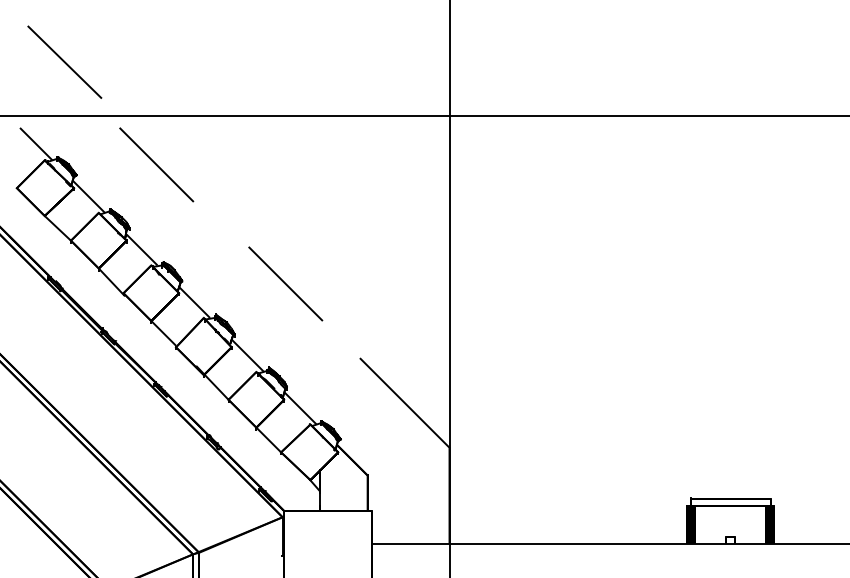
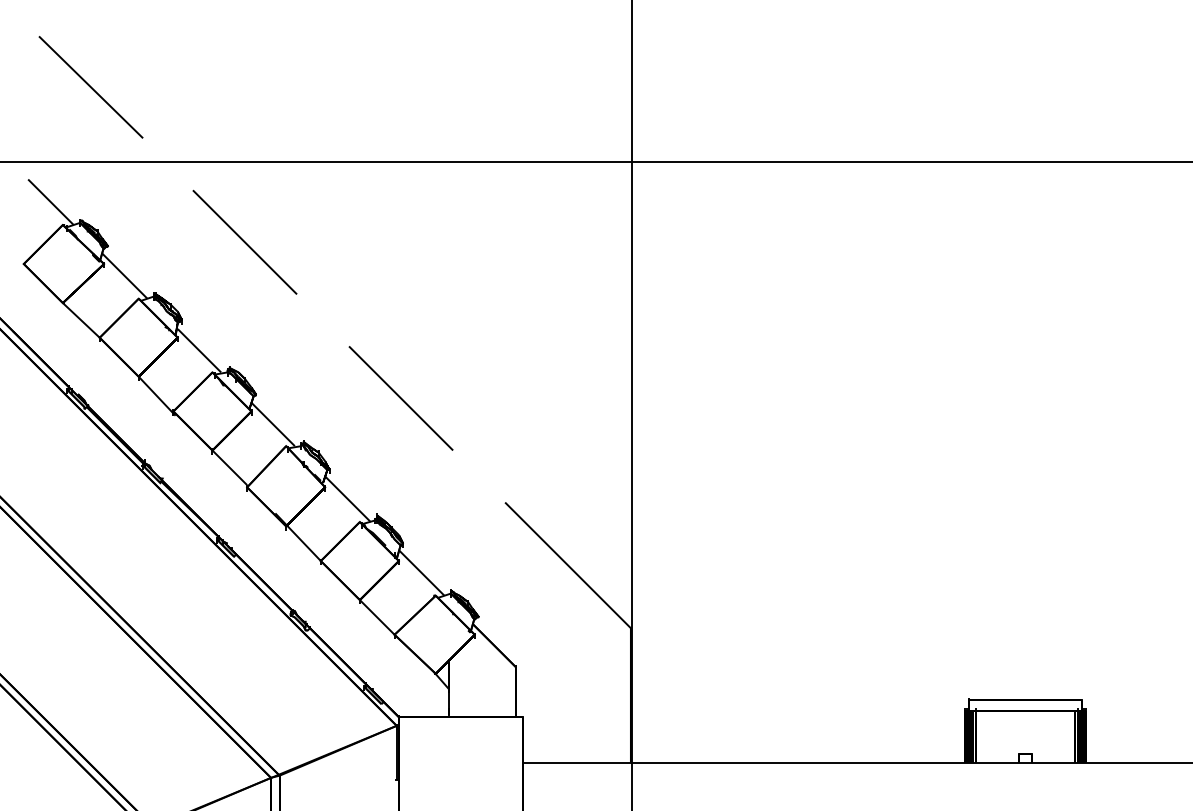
line: (156, 164) -> (244, 241), moved

